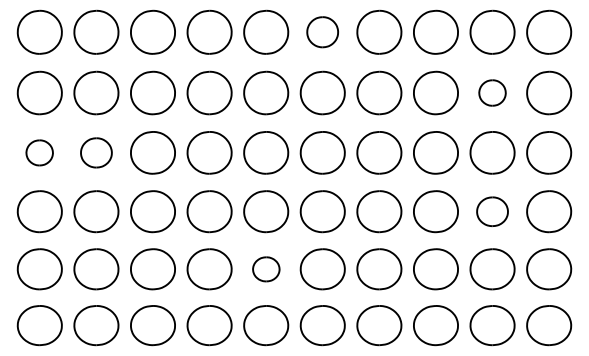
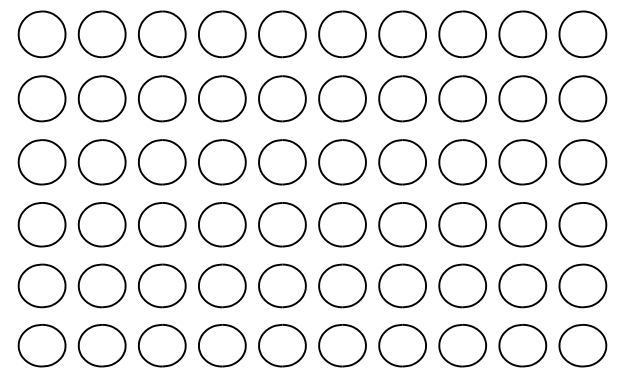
part: (322, 31) -> (342, 33), size x1.43
part: (492, 92) -> (522, 98), size x1.67
part: (39, 152) -> (41, 161), size x1.67
part: (96, 152) -> (102, 161), size x1.43
part: (492, 211) -> (522, 224), size x1.43
part: (266, 269) -> (282, 286), size x1.67

